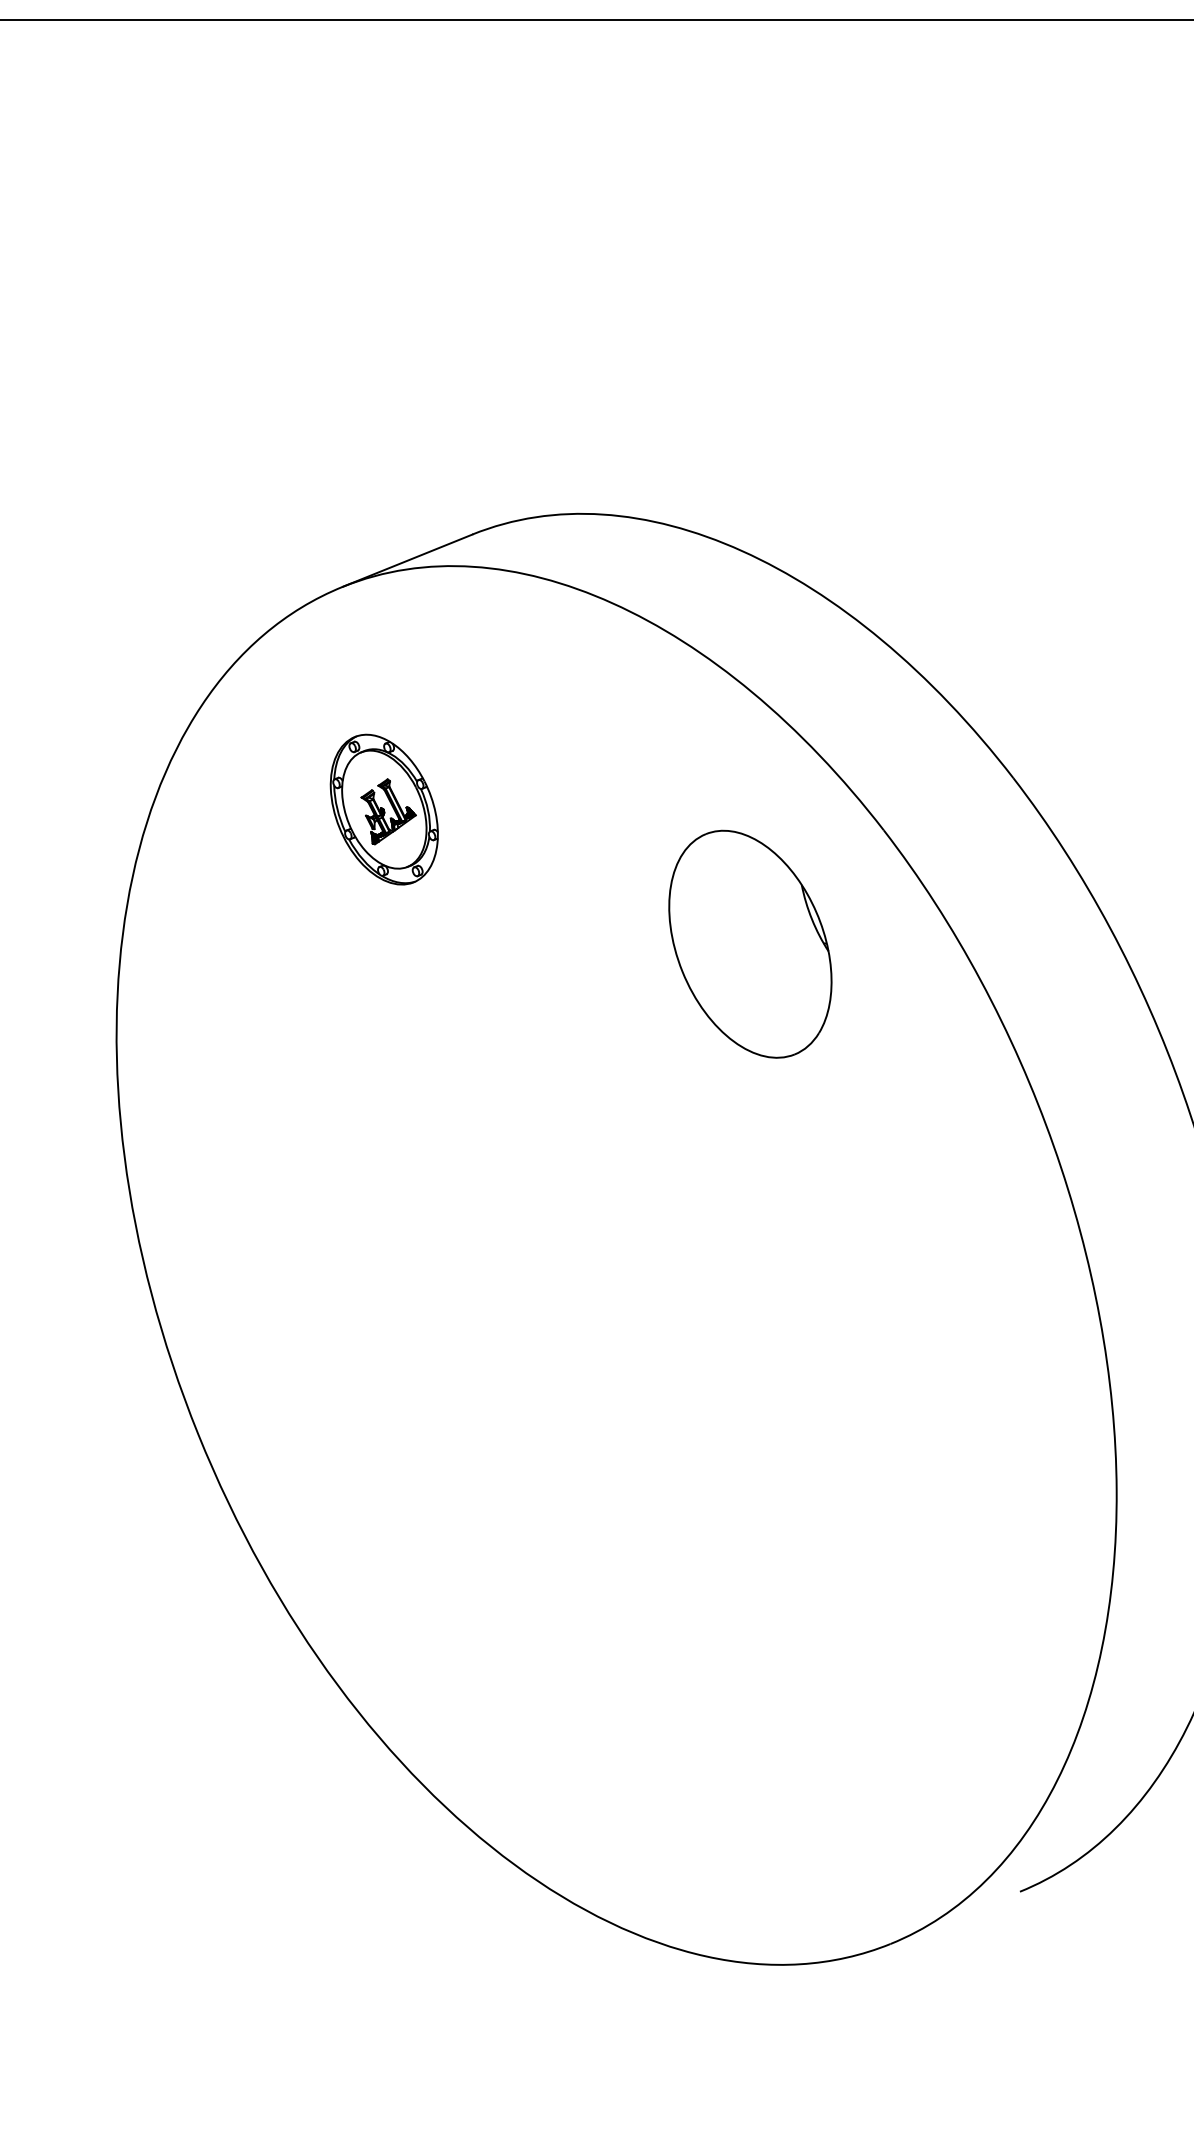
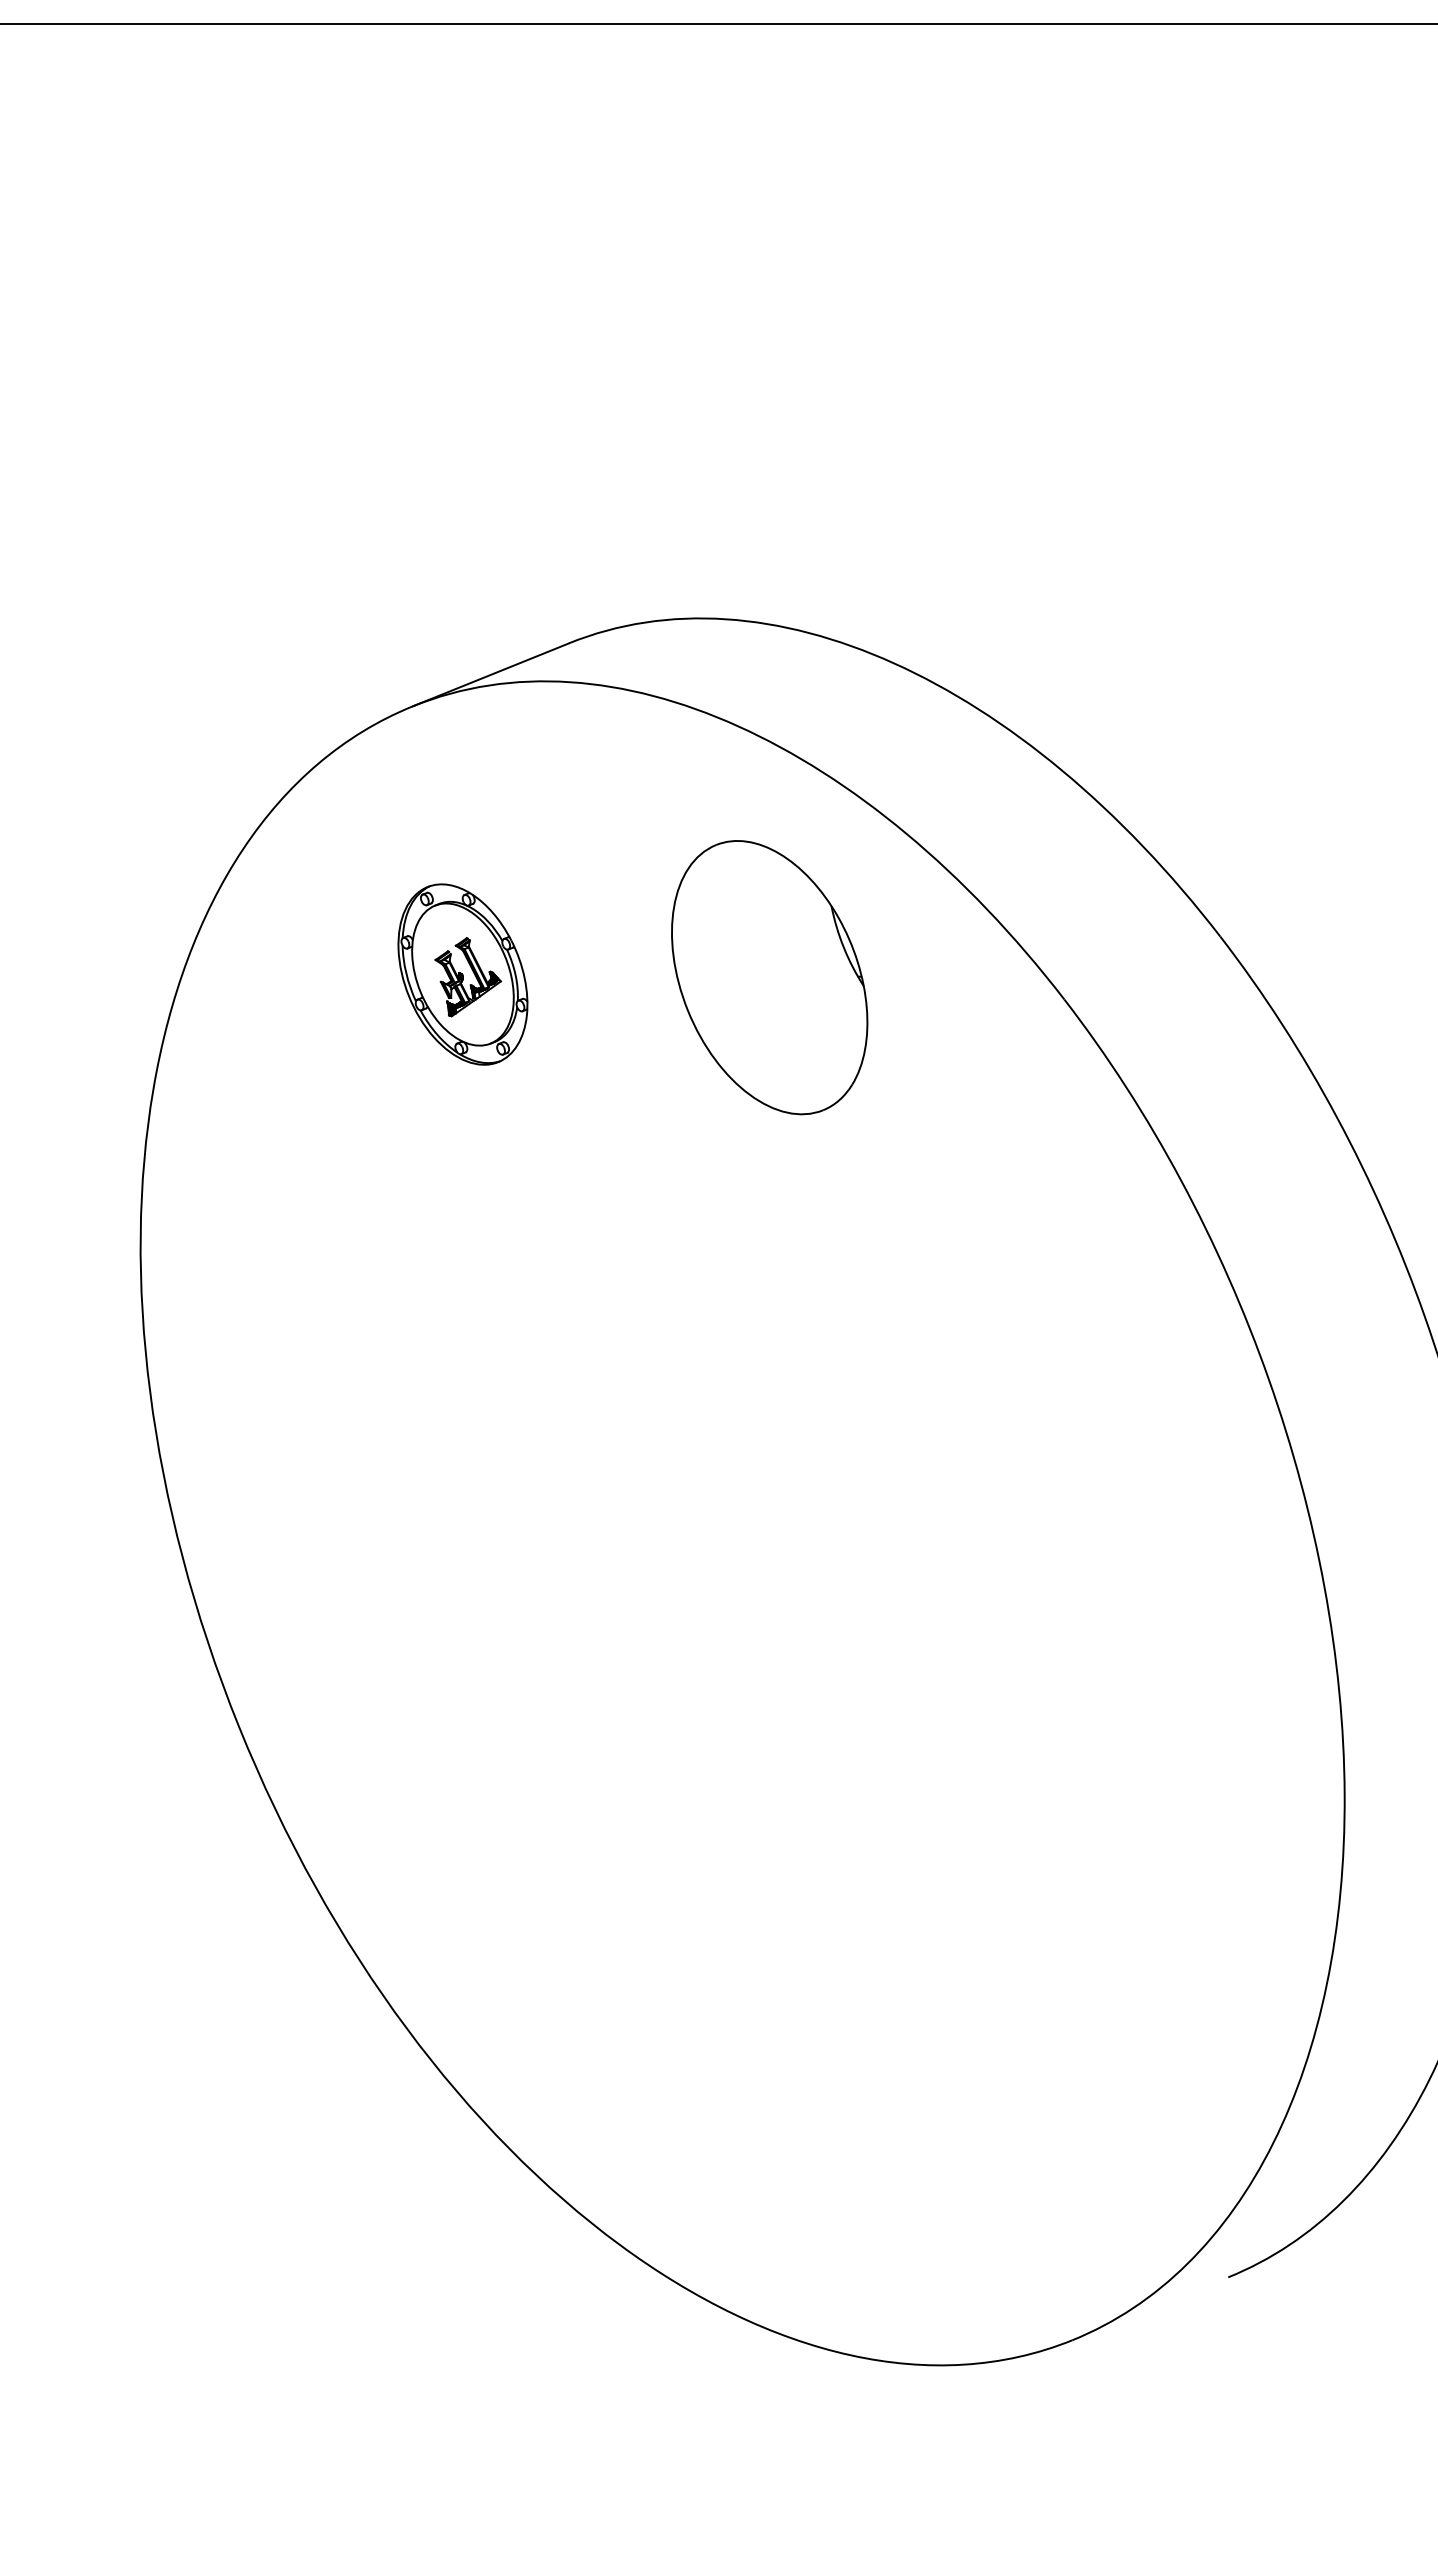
part: (750, 944) -> (769, 977), moved

